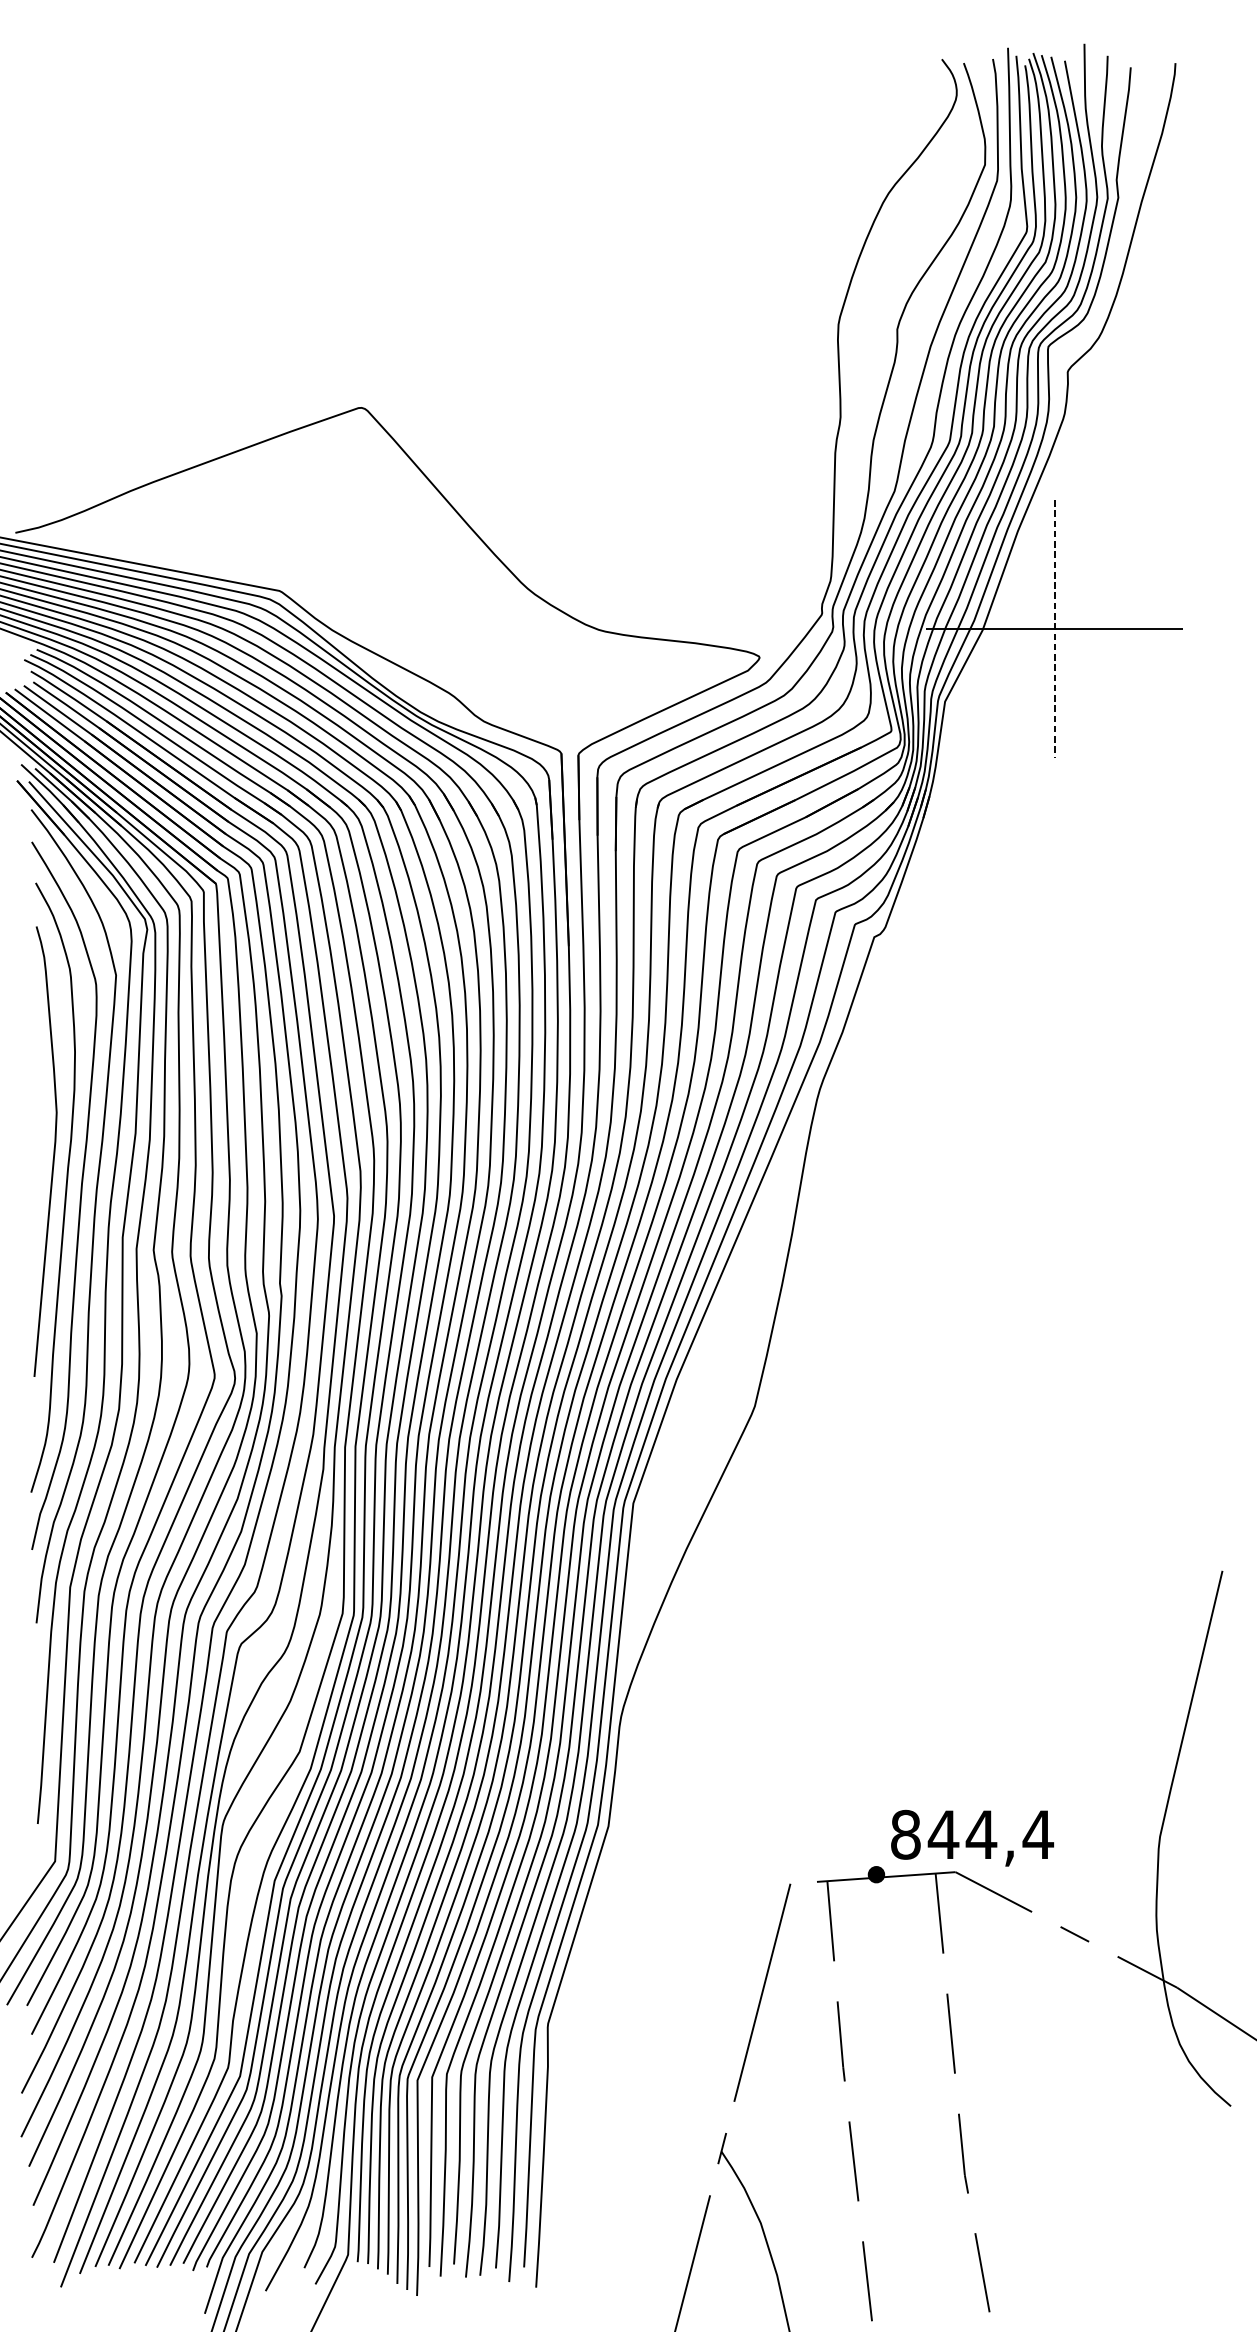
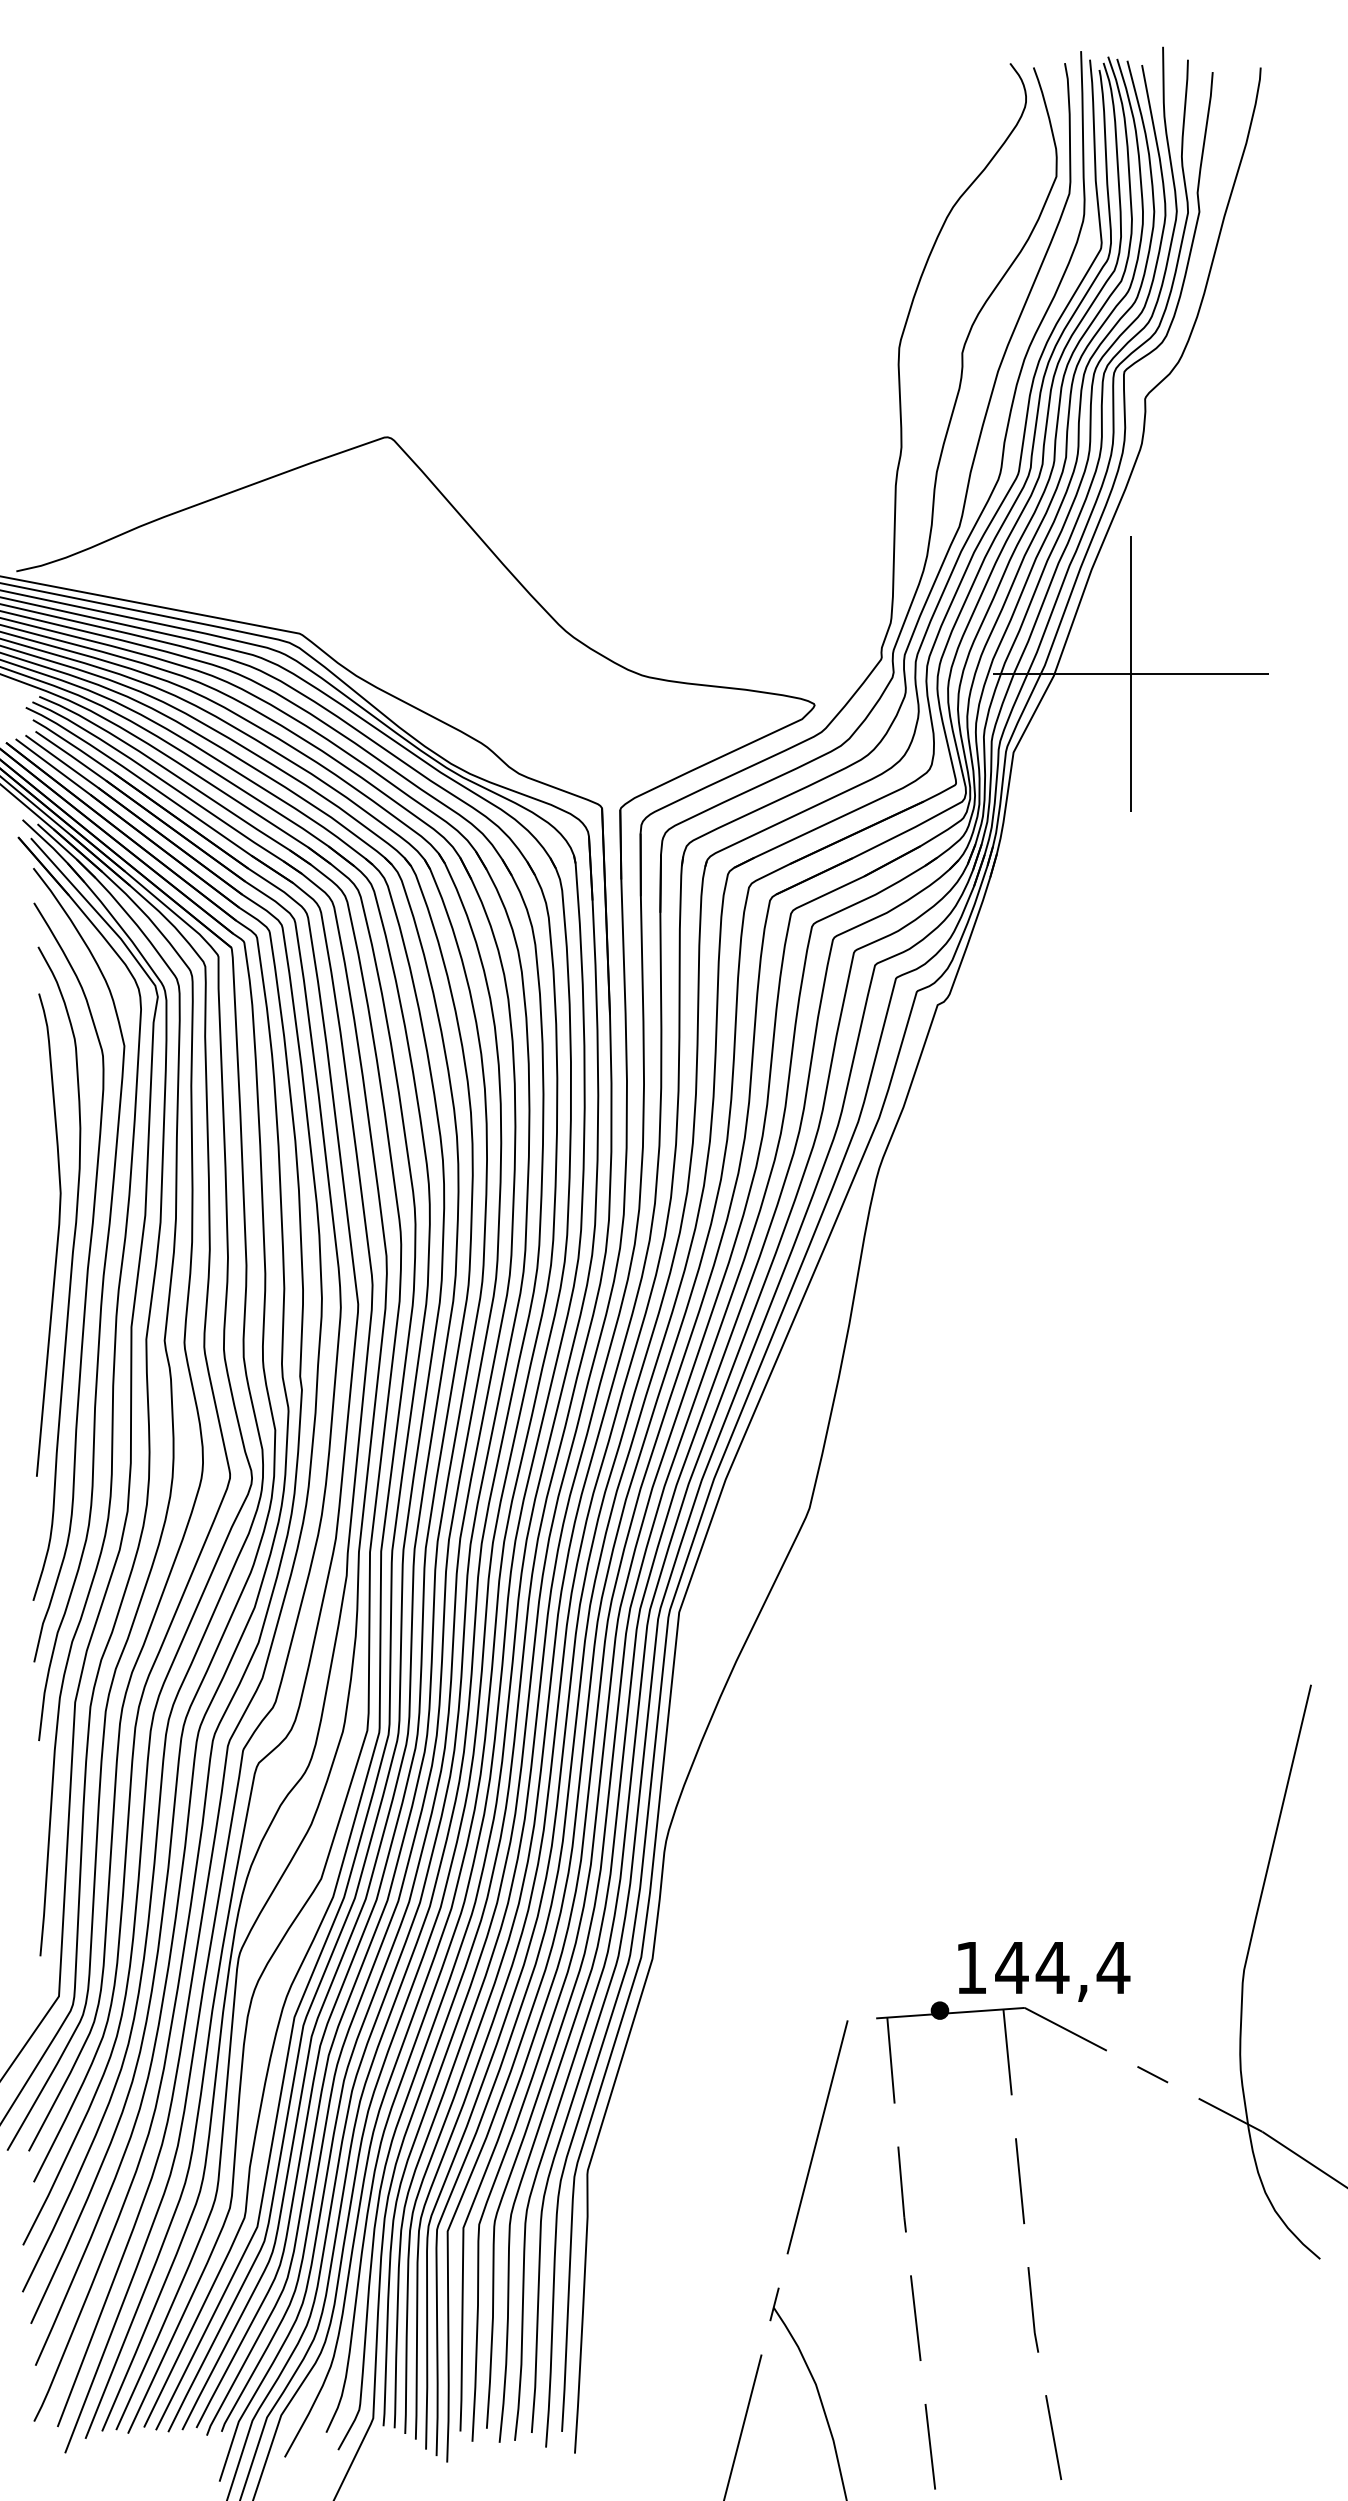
line: (1055, 628) -> (1131, 674), dashed -> solid
text: (905, 1834) -> (971, 1967), 844,4 -> 144,4

